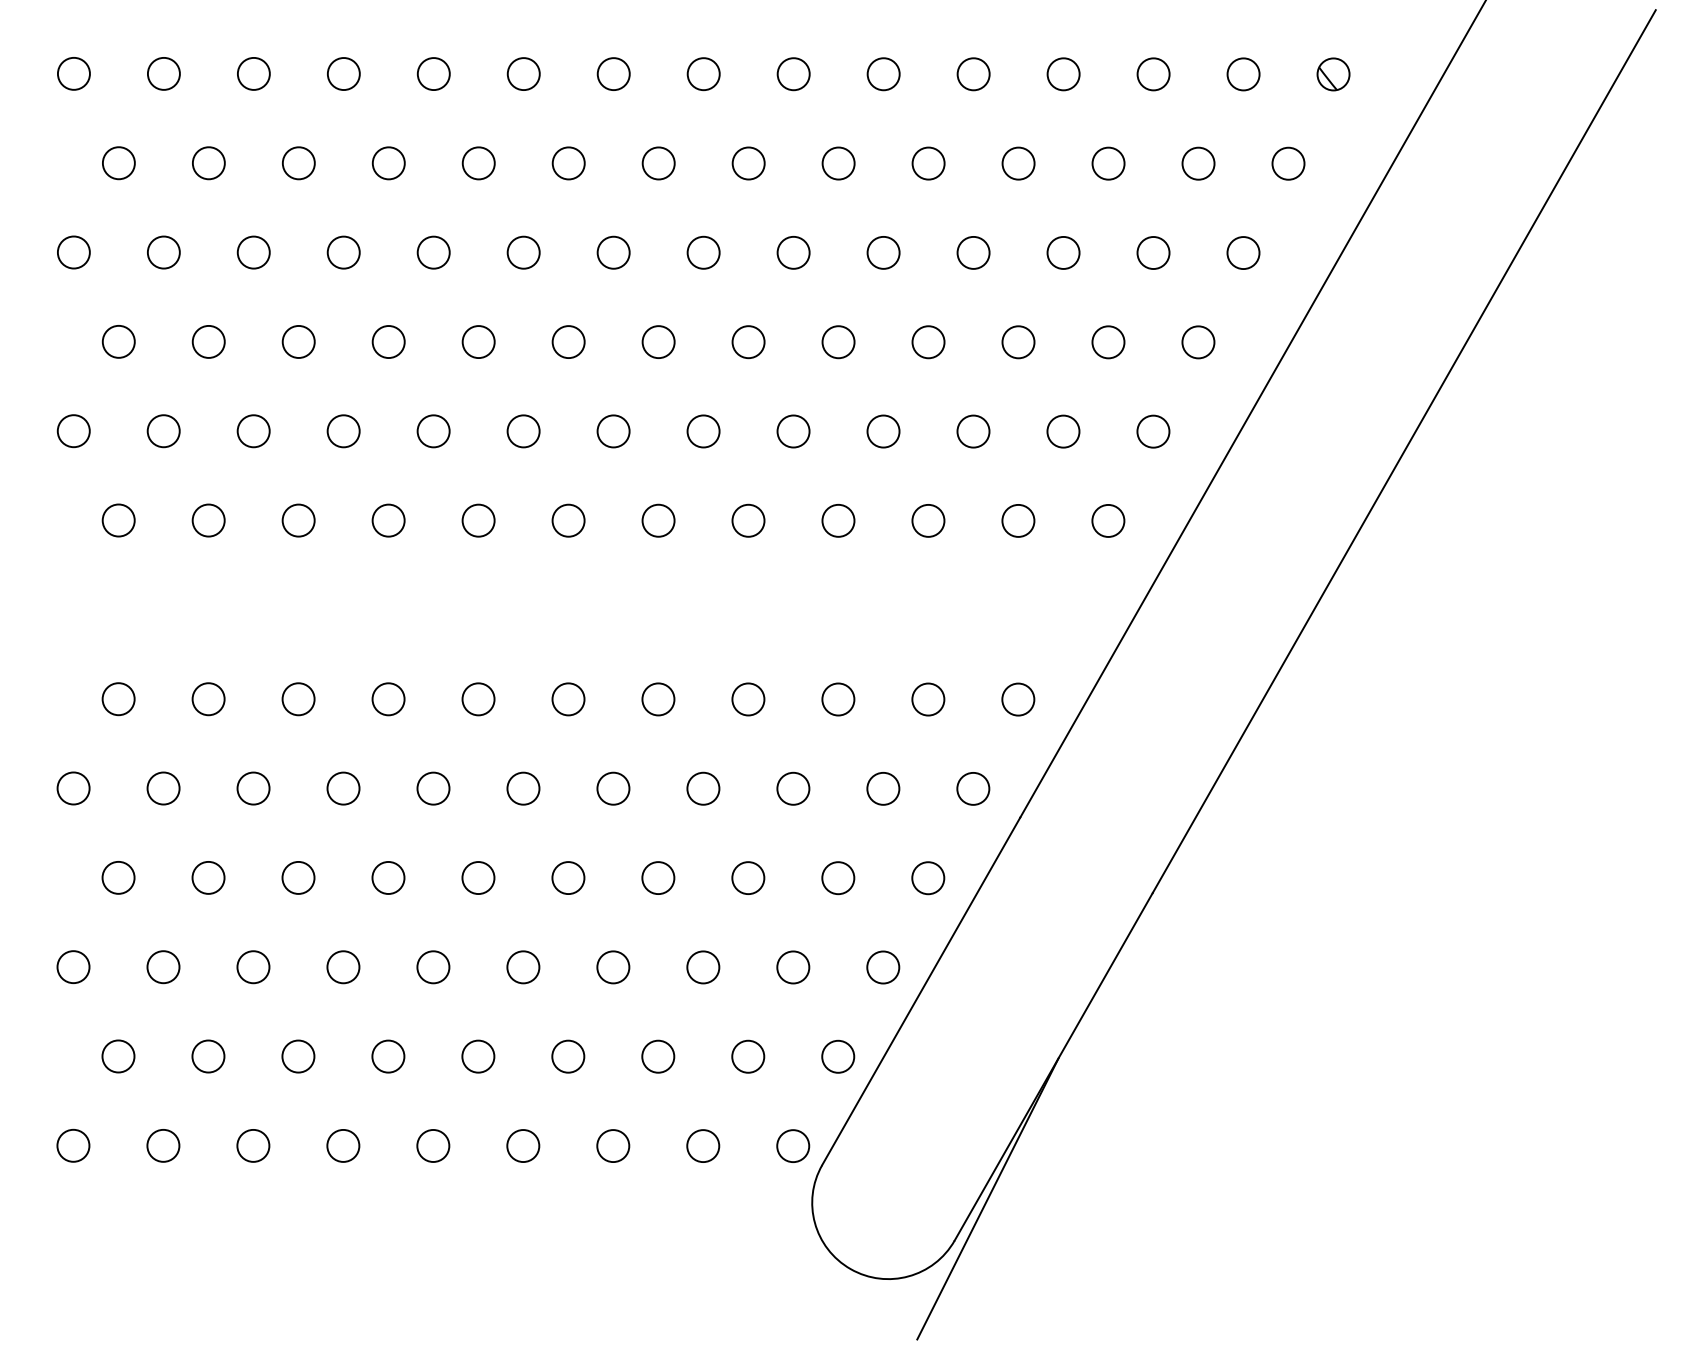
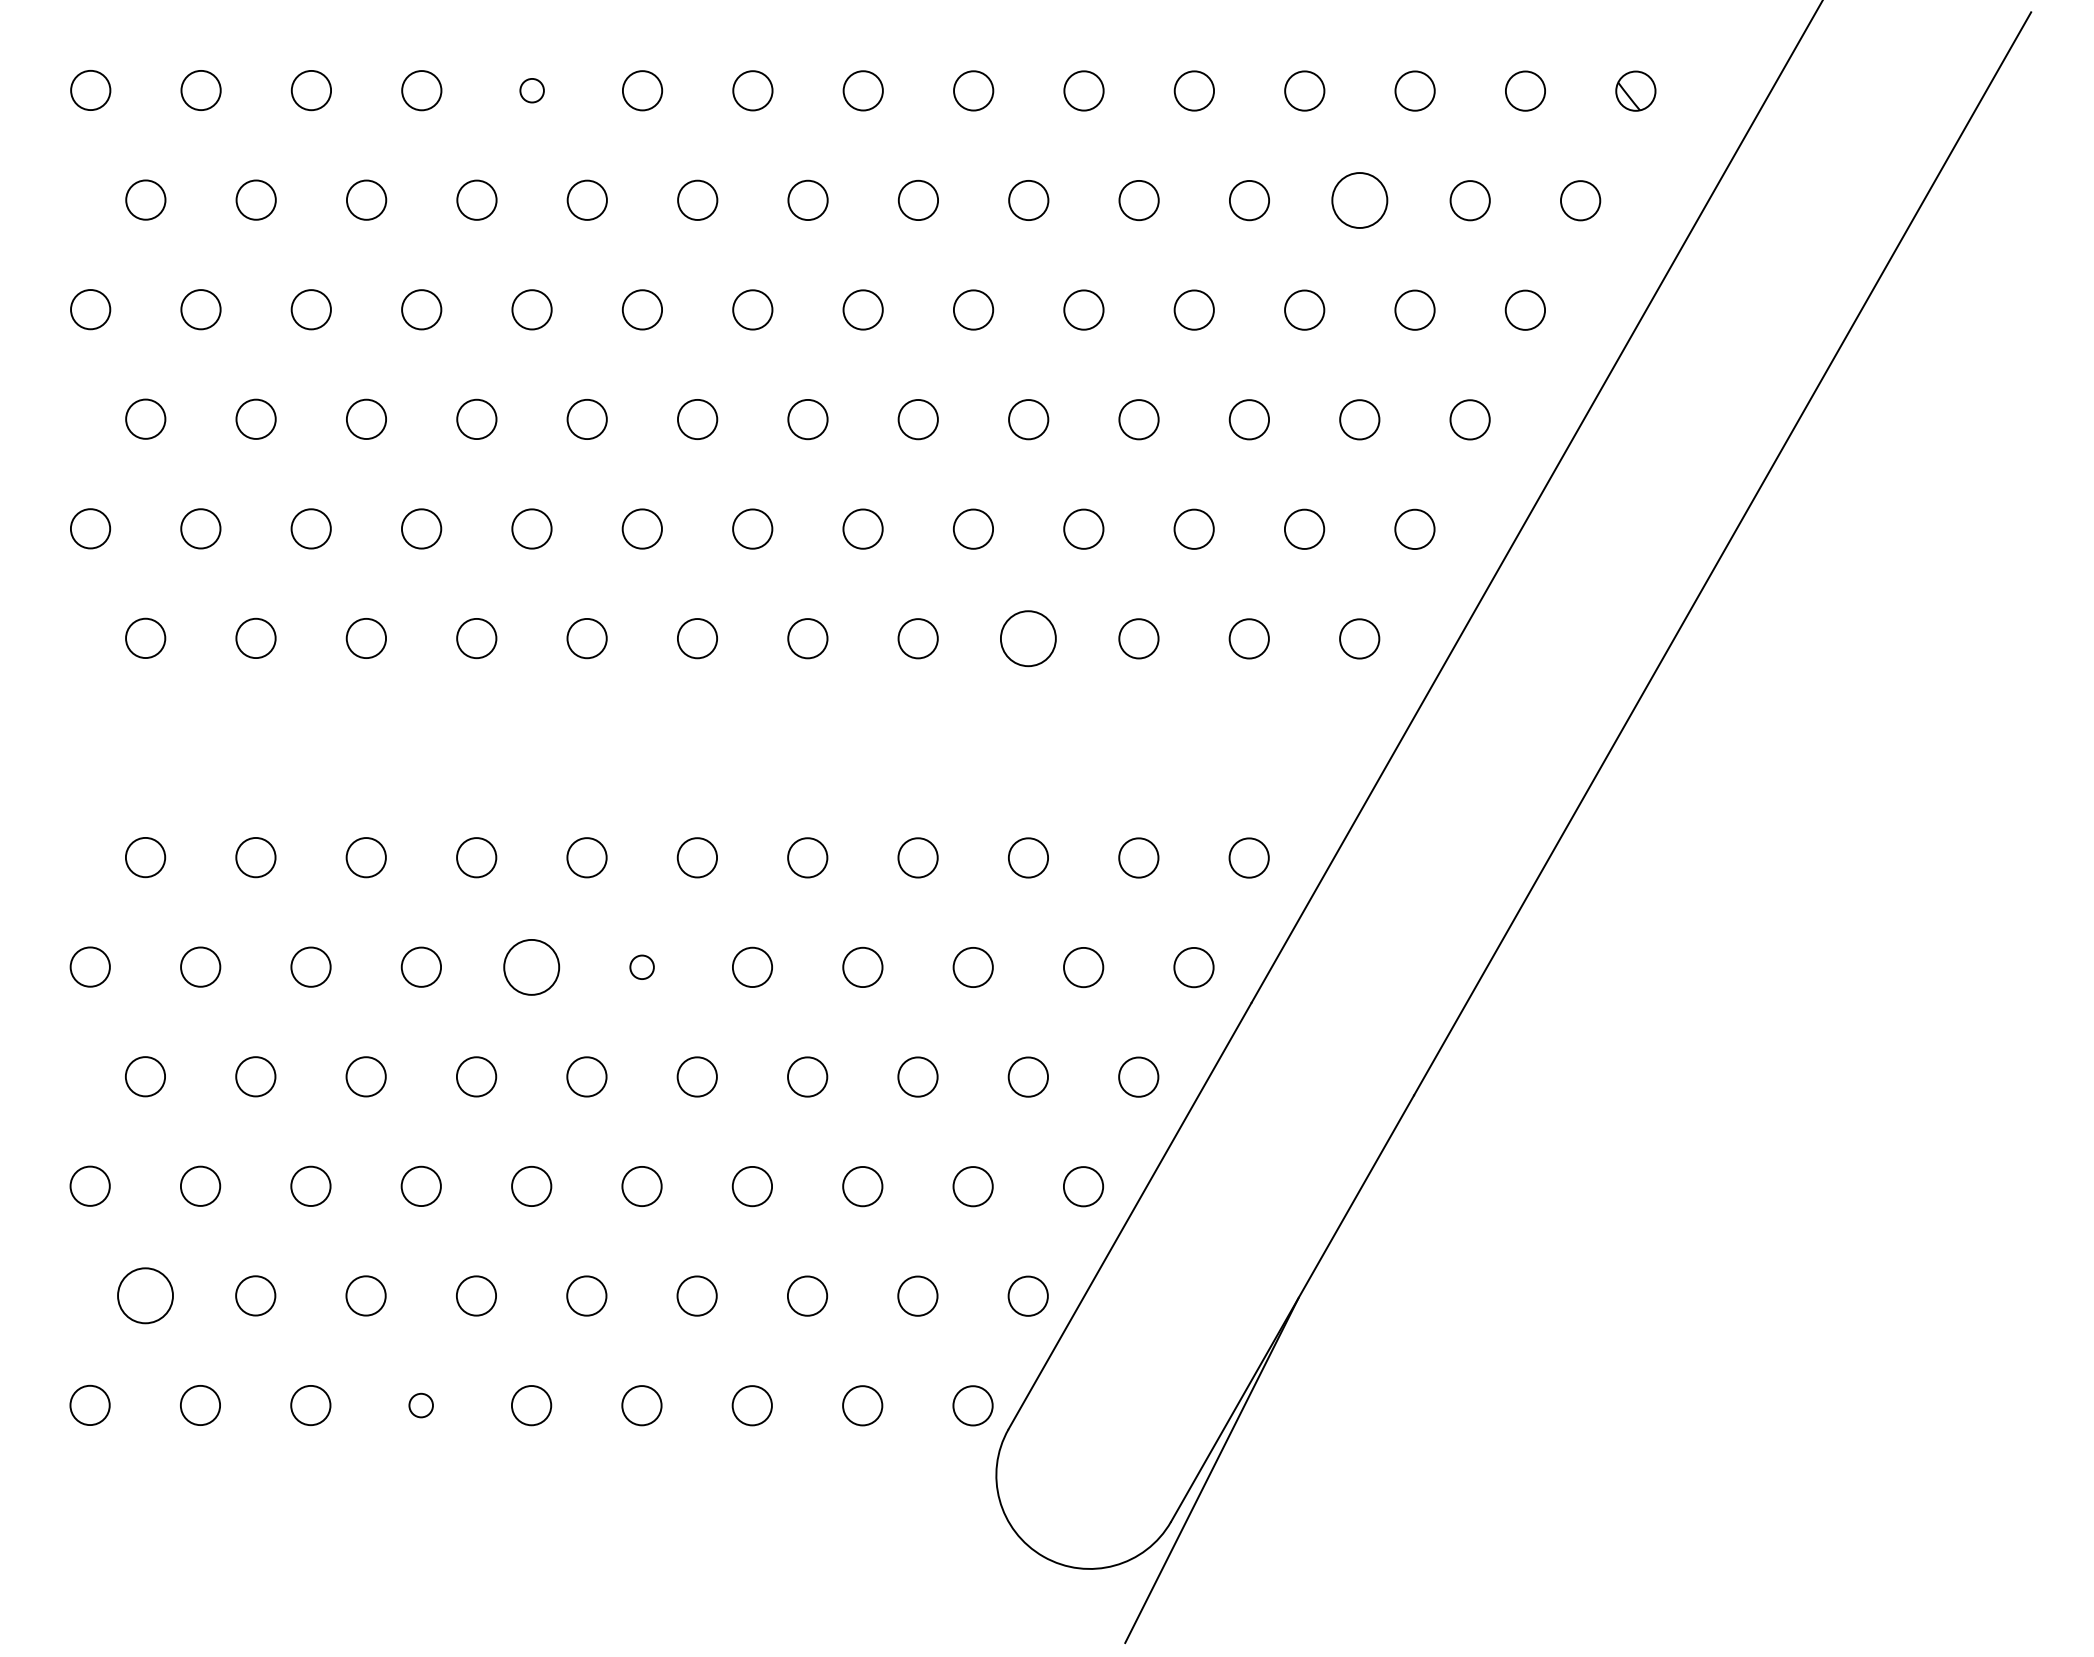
circle: (433, 73) -> (531, 90), size x0.6
circle: (1108, 163) -> (1359, 200), size x1.4
circle: (838, 520) -> (1028, 638), size x1.4
circle: (433, 787) -> (531, 966), size x1.4
circle: (522, 787) -> (641, 966), size x0.6
circle: (117, 1056) -> (144, 1295), size x1.4
circle: (342, 1145) -> (420, 1405), size x0.6

